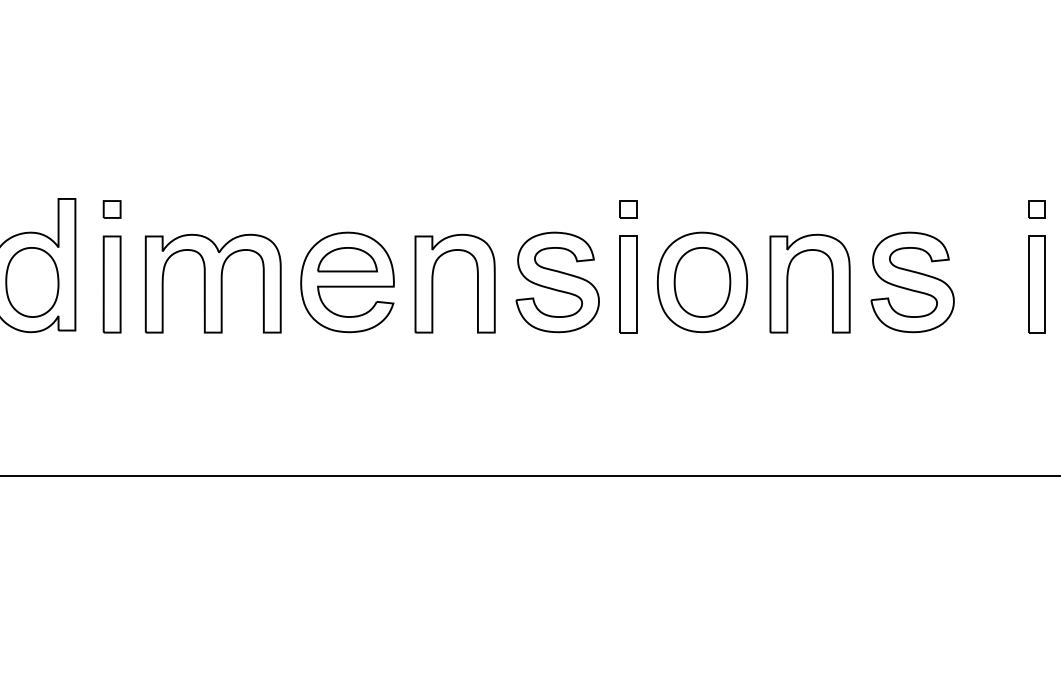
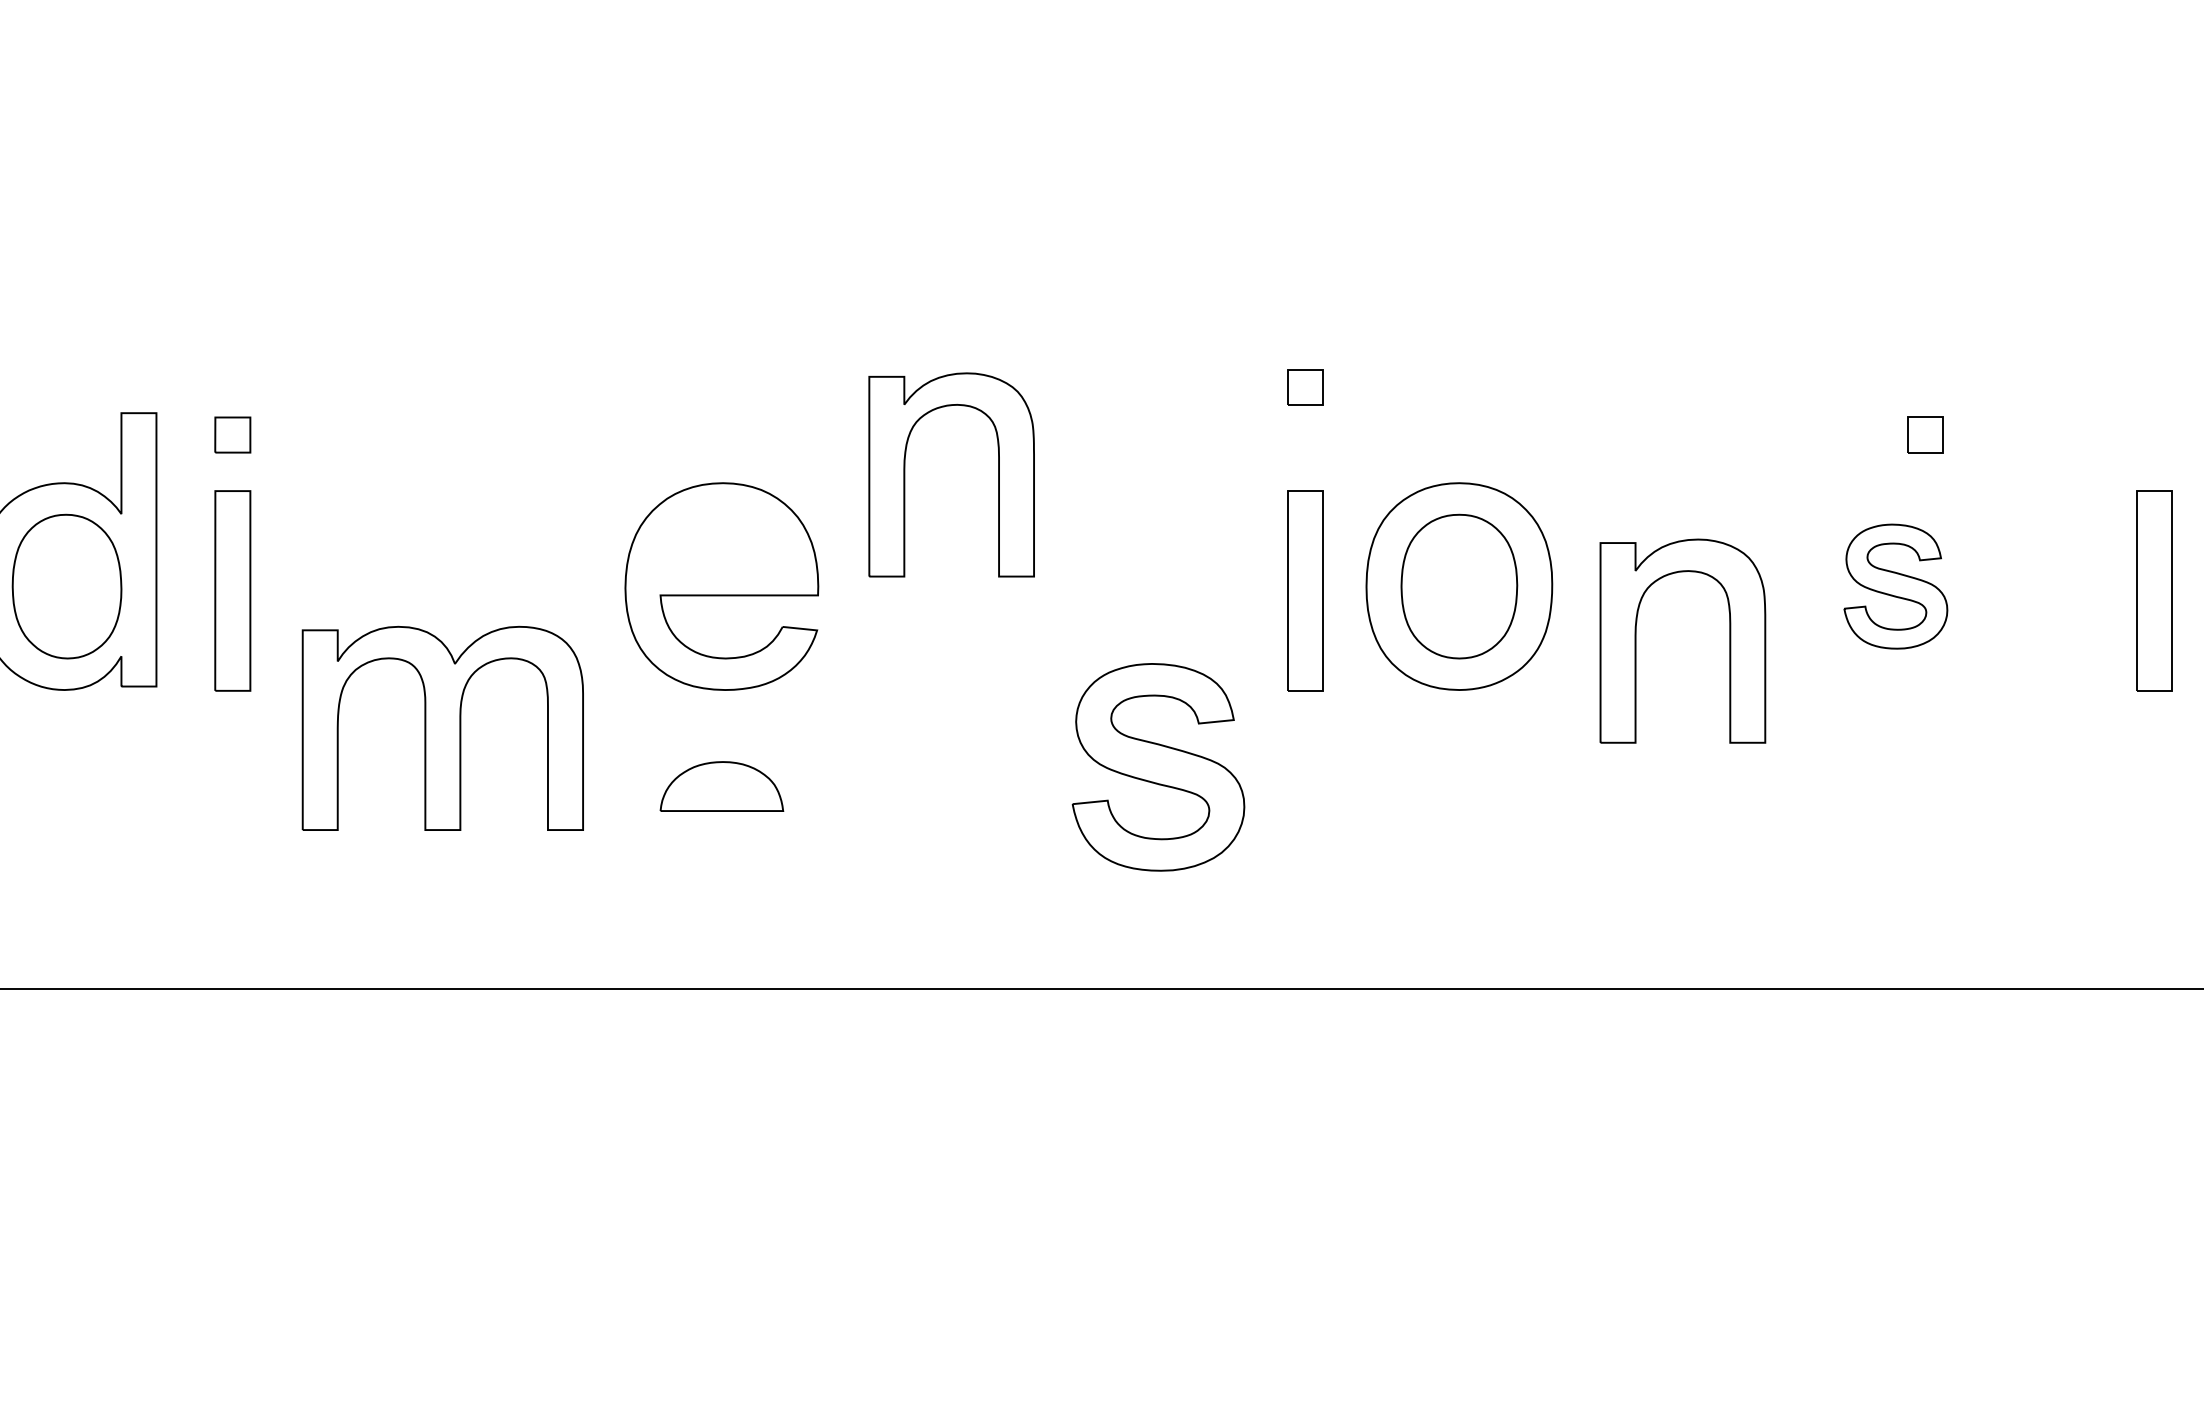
part: (628, 209) -> (1305, 387), moved
part: (1036, 209) -> (1924, 435), moved
part: (347, 259) -> (721, 786), moved
part: (557, 282) -> (1158, 767), moved
part: (912, 282) -> (1895, 586), size x0.6
part: (212, 283) -> (441, 728), moved
part: (433, 283) -> (906, 474), moved
part: (788, 283) -> (1638, 640), moved

